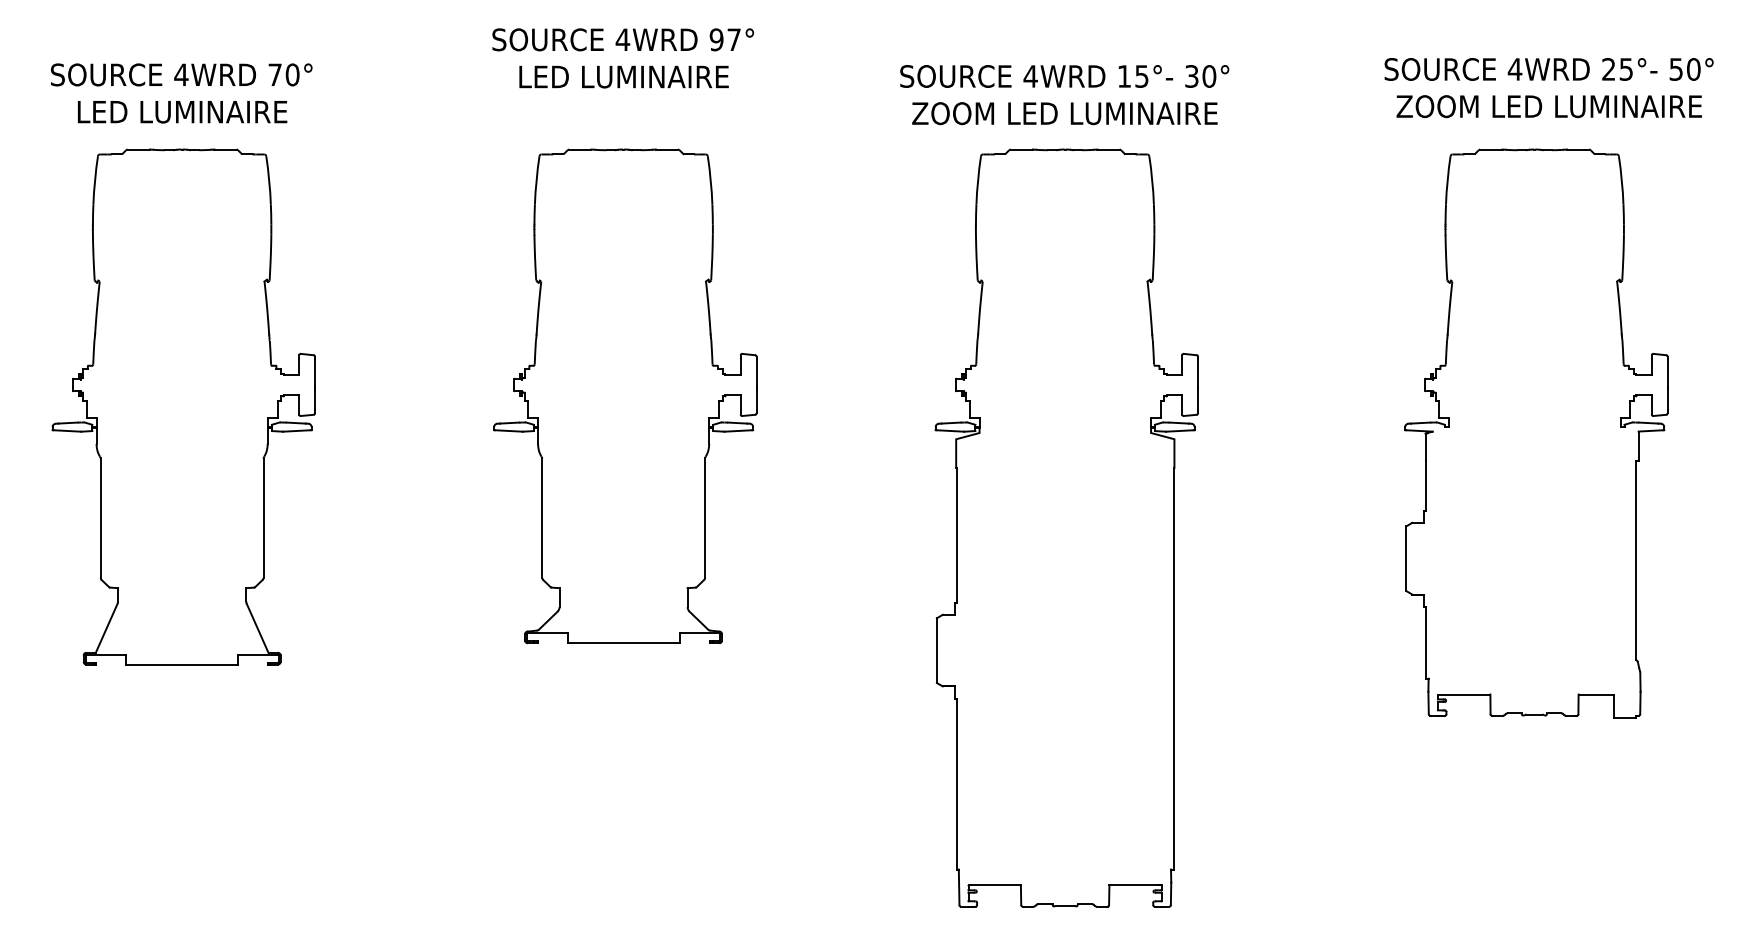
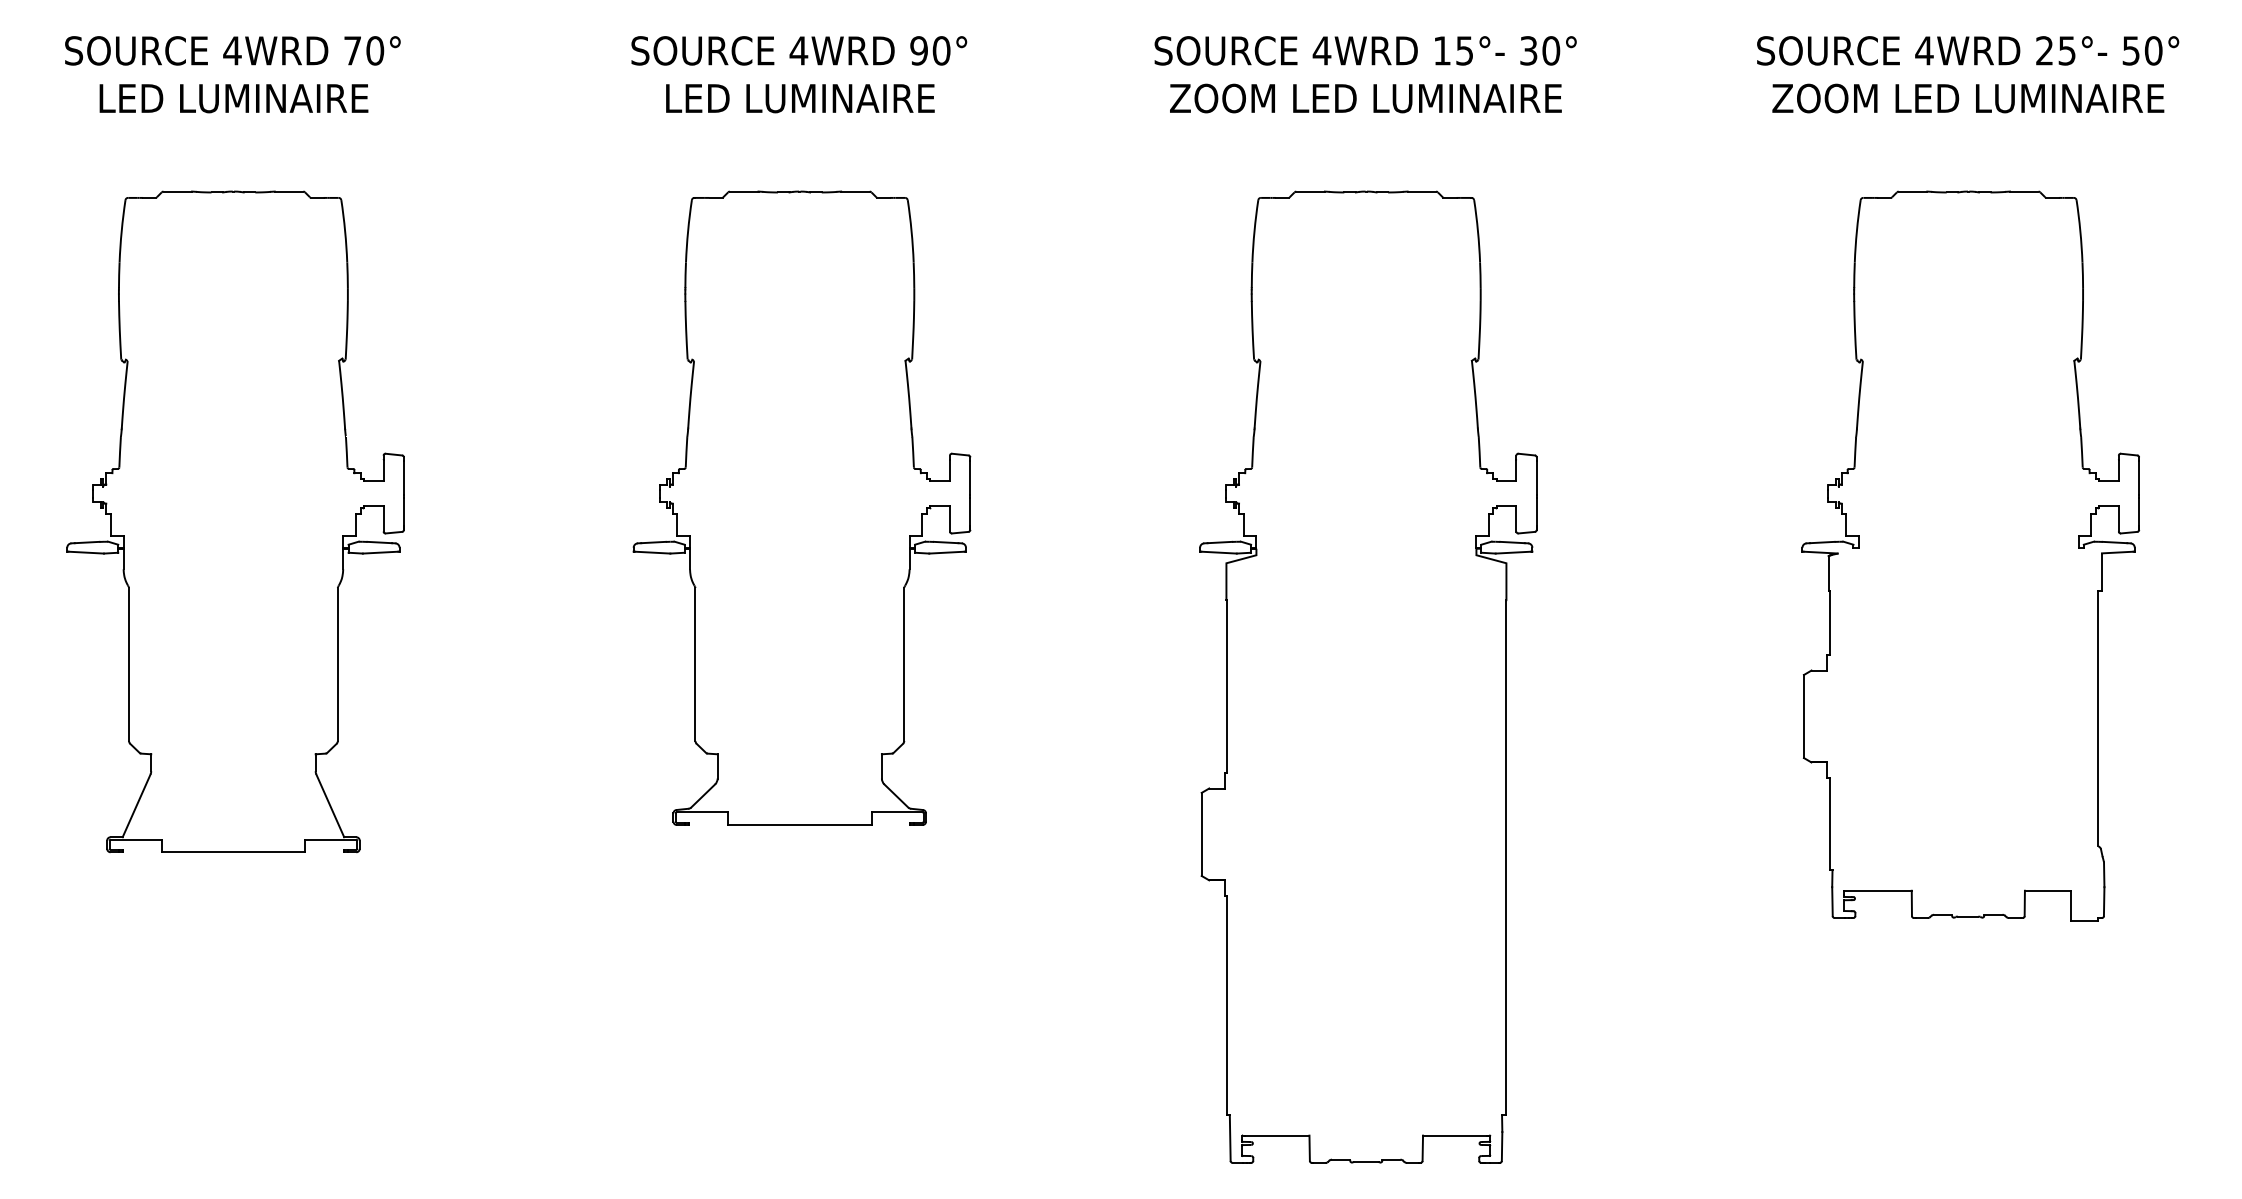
text: (734, 39) -> (941, 50), 97° -> 90°
text: (1549, 87) -> (1968, 74), moved
text: (181, 93) -> (232, 74), moved
text: (1064, 94) -> (1365, 74), moved

